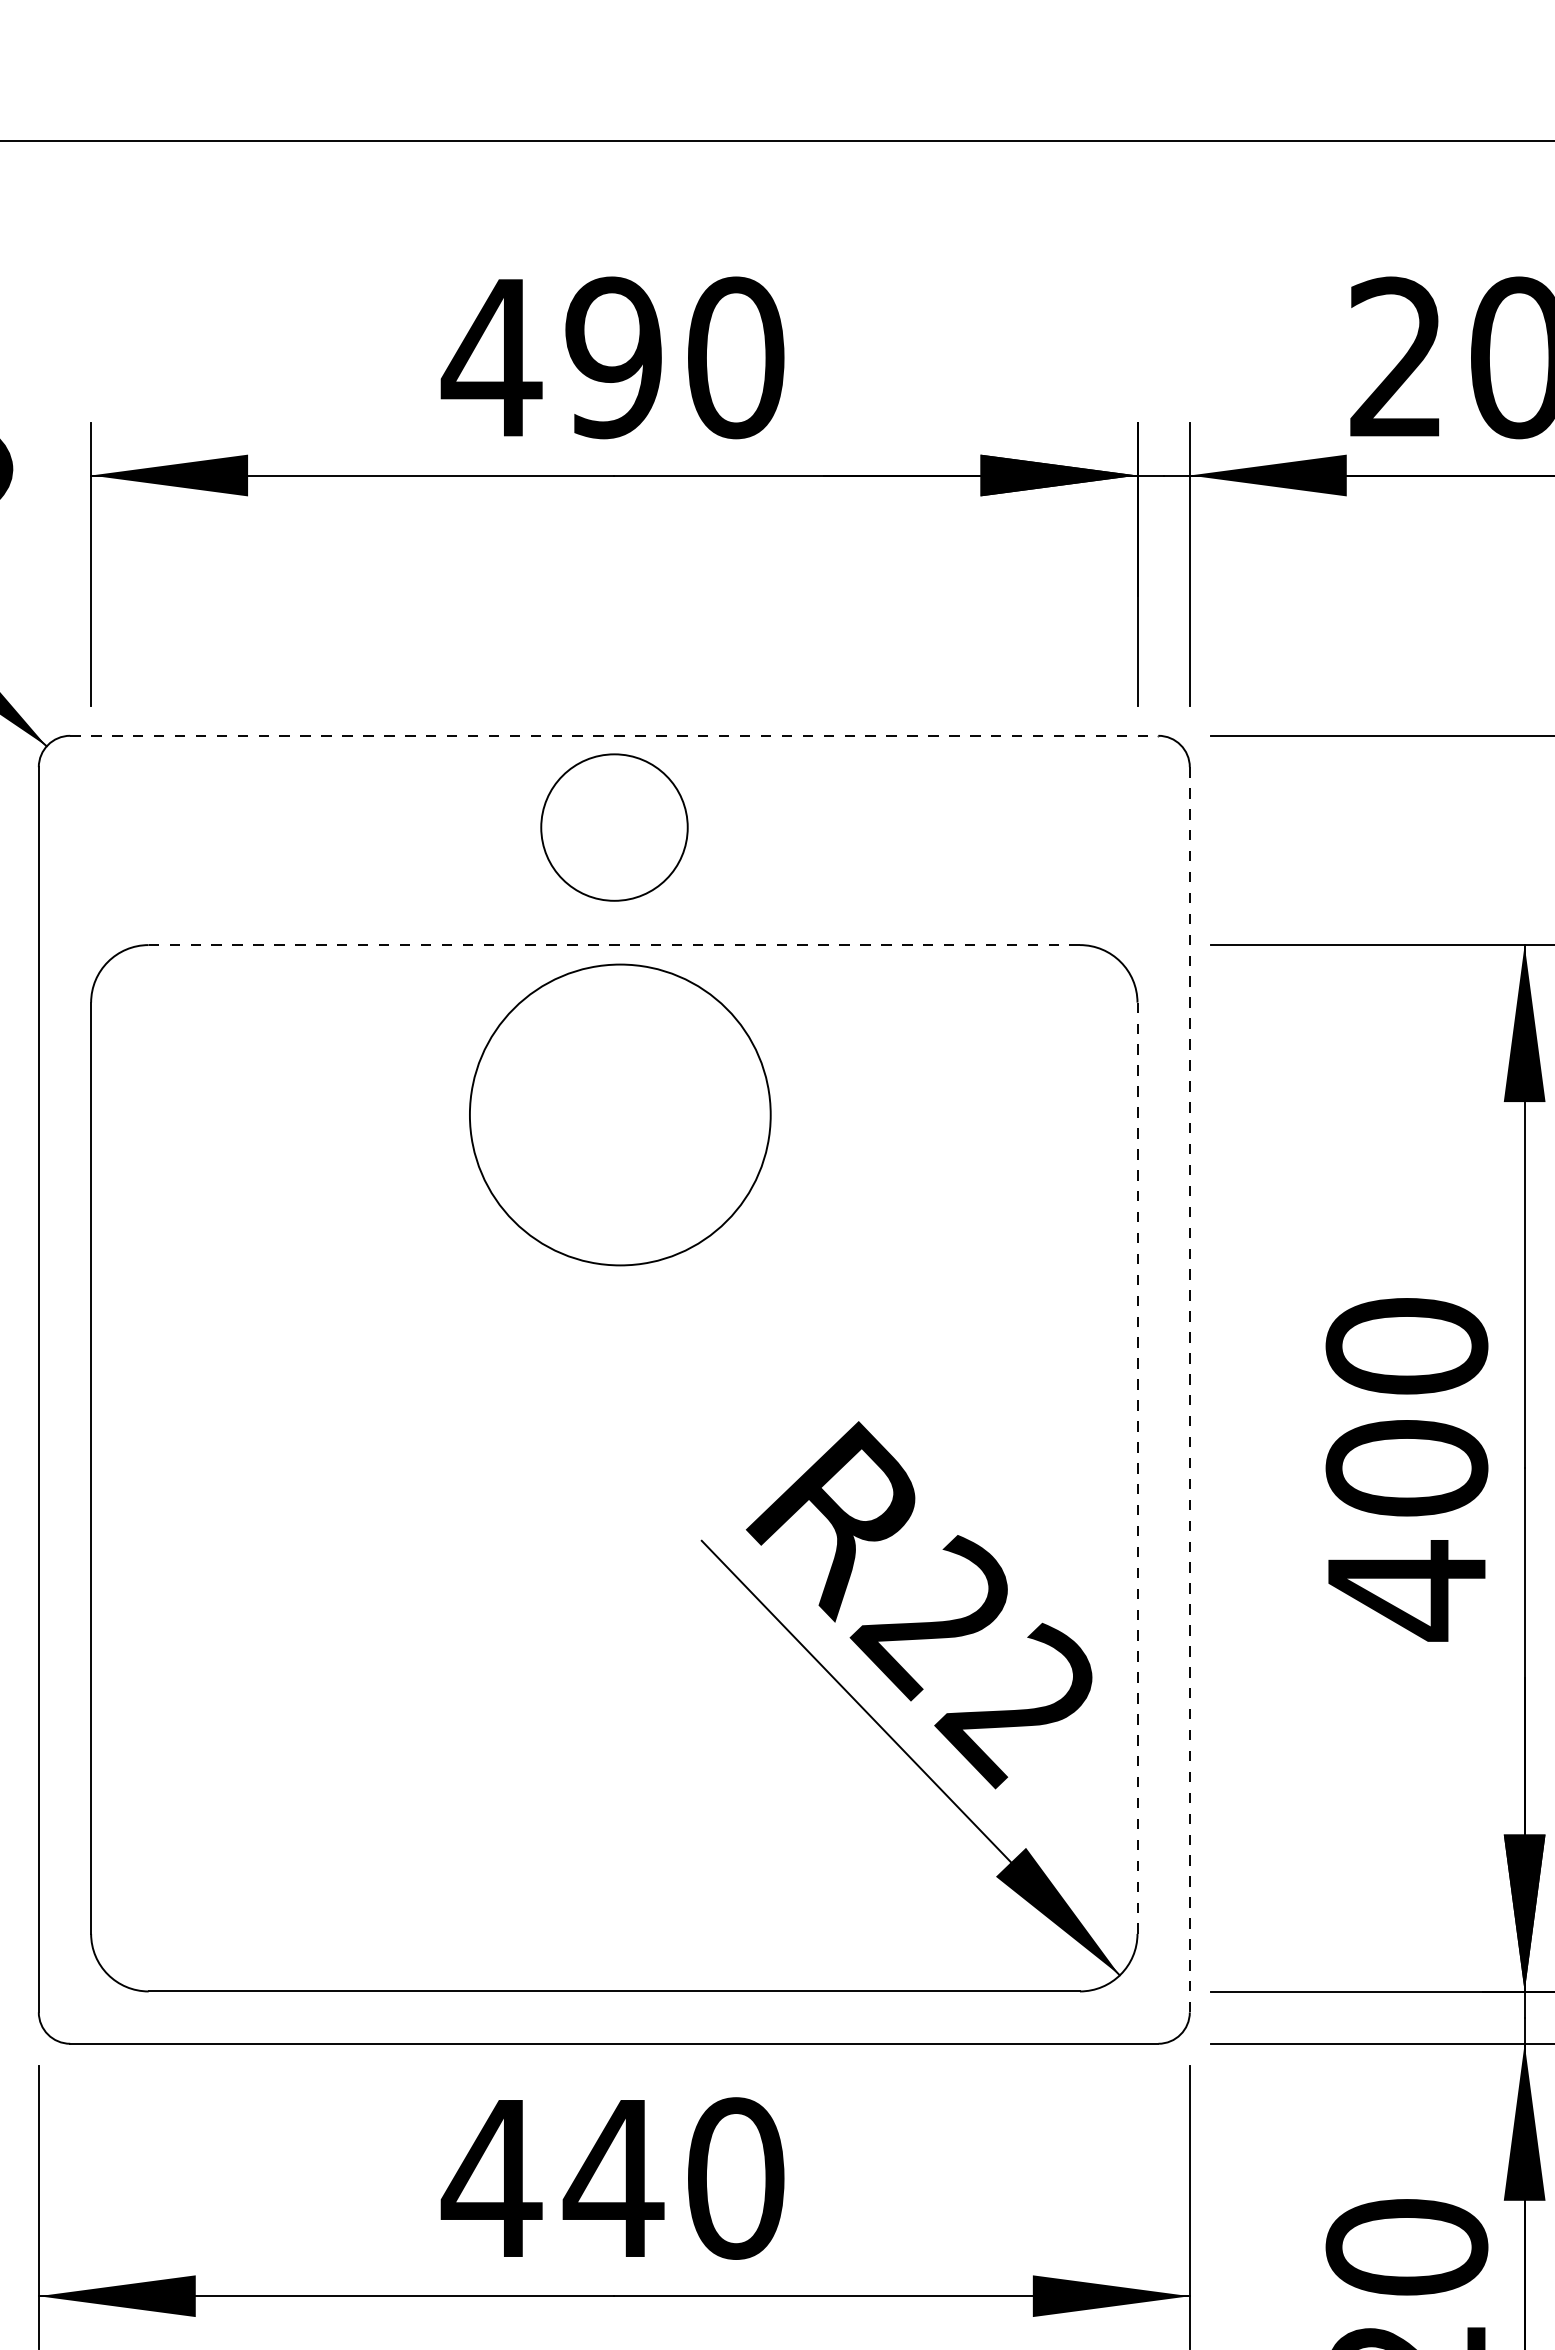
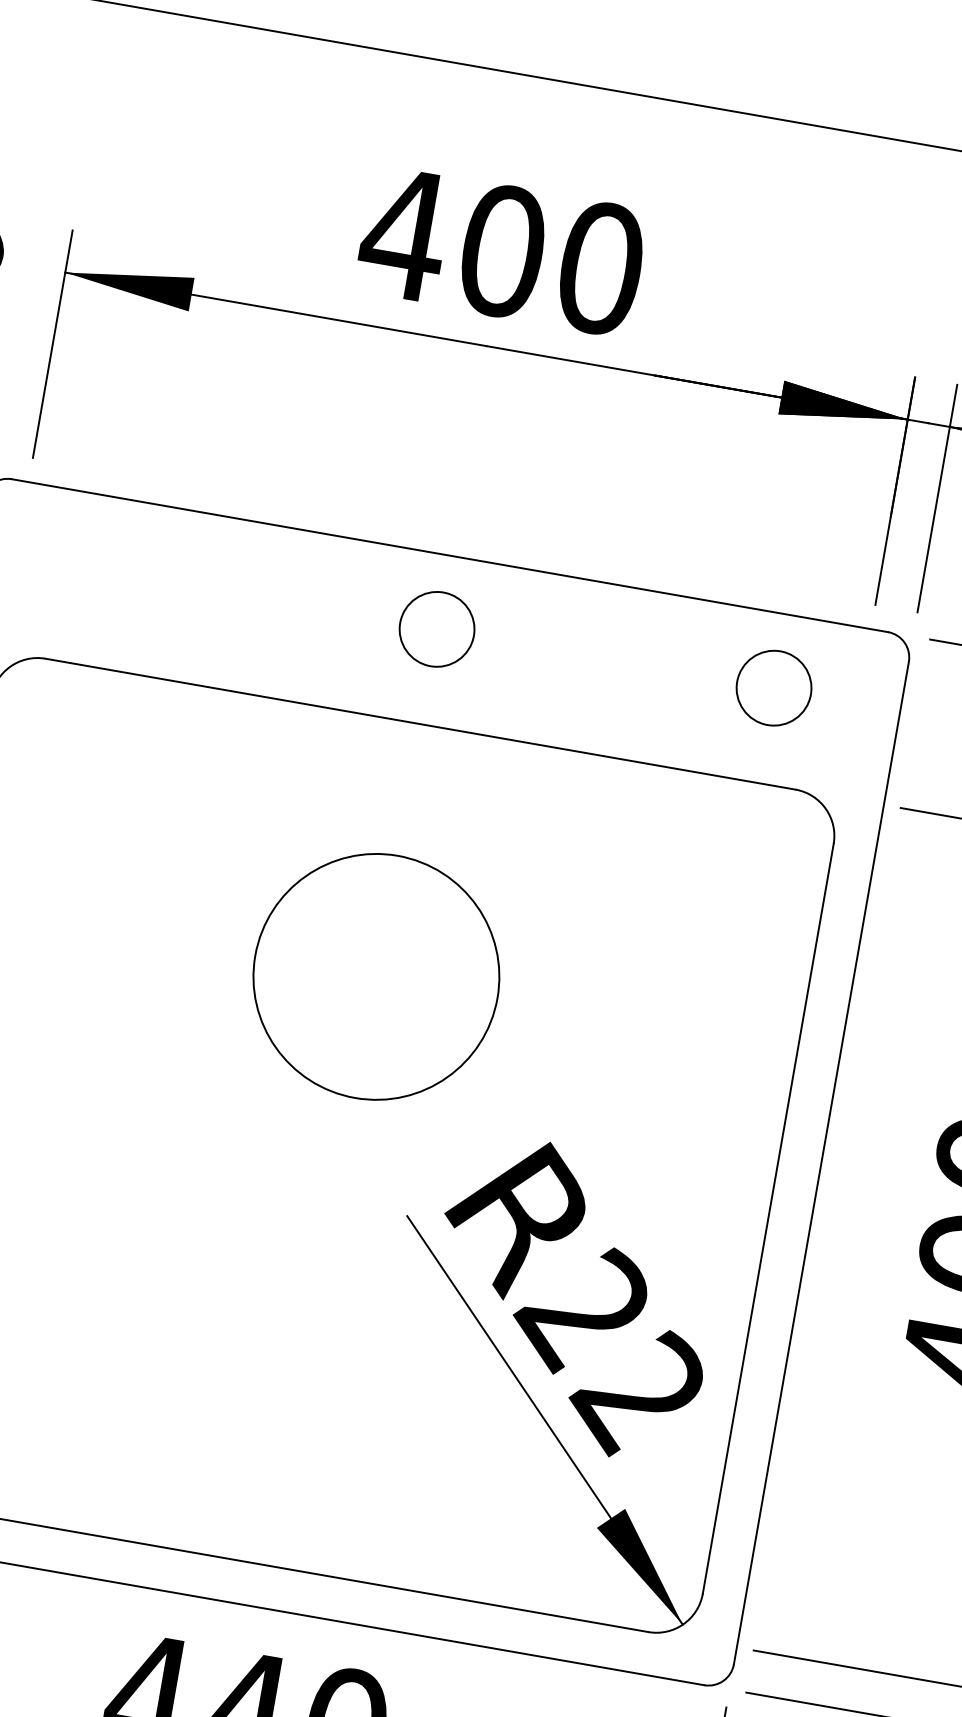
text: (613, 357) -> (502, 250), 490 -> 400
line: (614, 735) -> (450, 555), dashed -> solid
circle: (613, 826) -> (436, 628), size x0.62
circle: (1032, 826) -> (773, 687), added
line: (614, 945) -> (420, 724), dashed -> solid
circle: (620, 1114) -> (376, 976), moved
line: (1189, 1389) -> (821, 1162), dashed -> solid
line: (1137, 1468) -> (768, 1219), dashed -> solid

